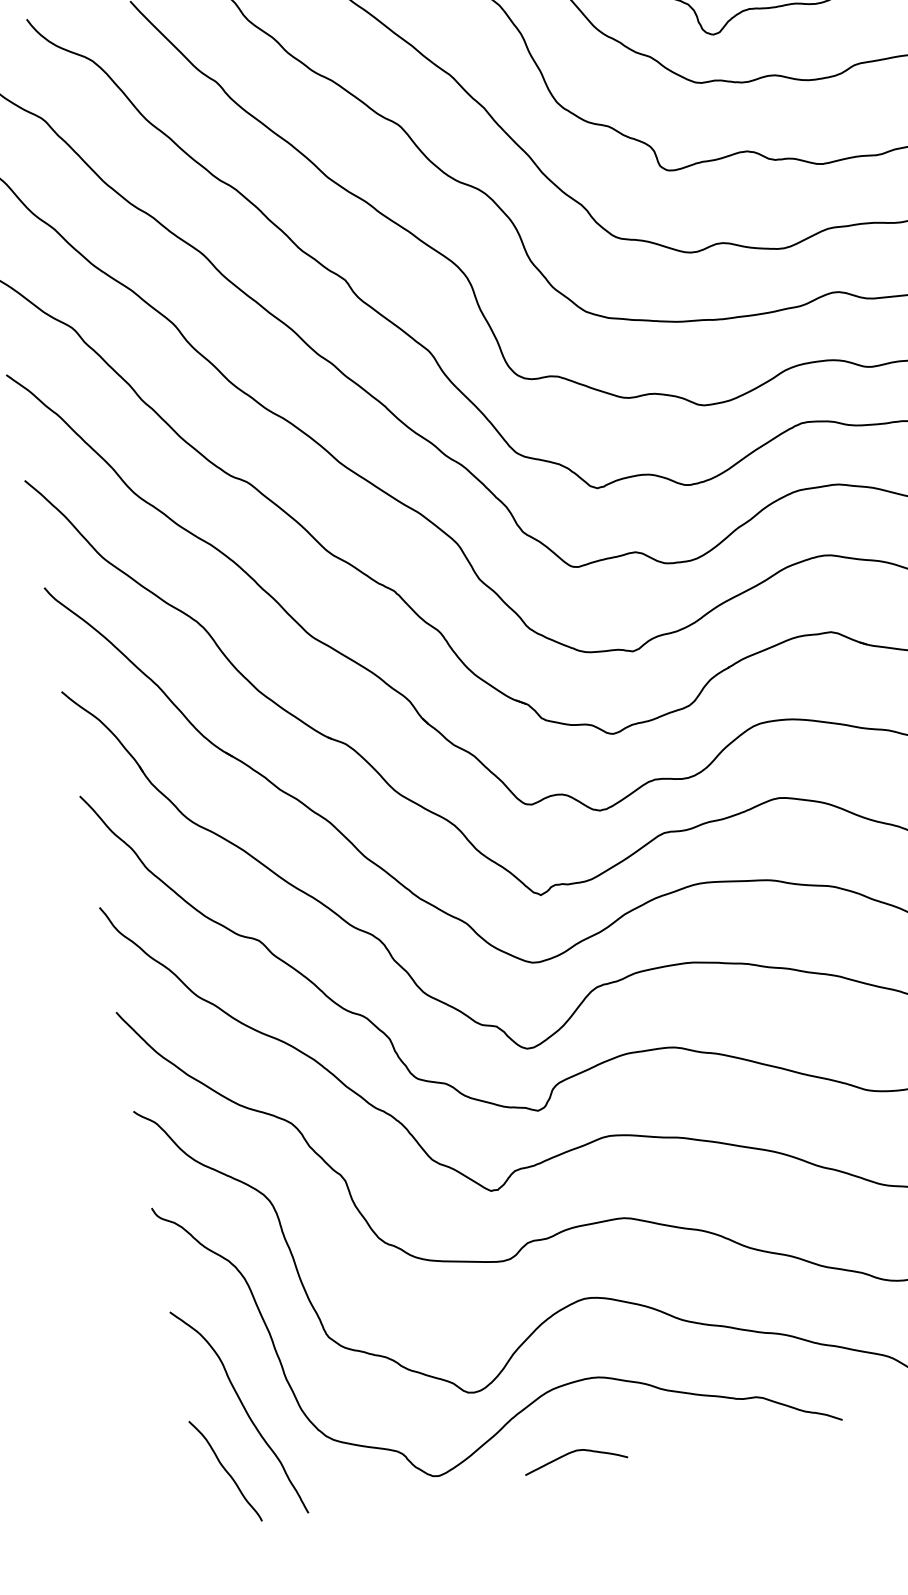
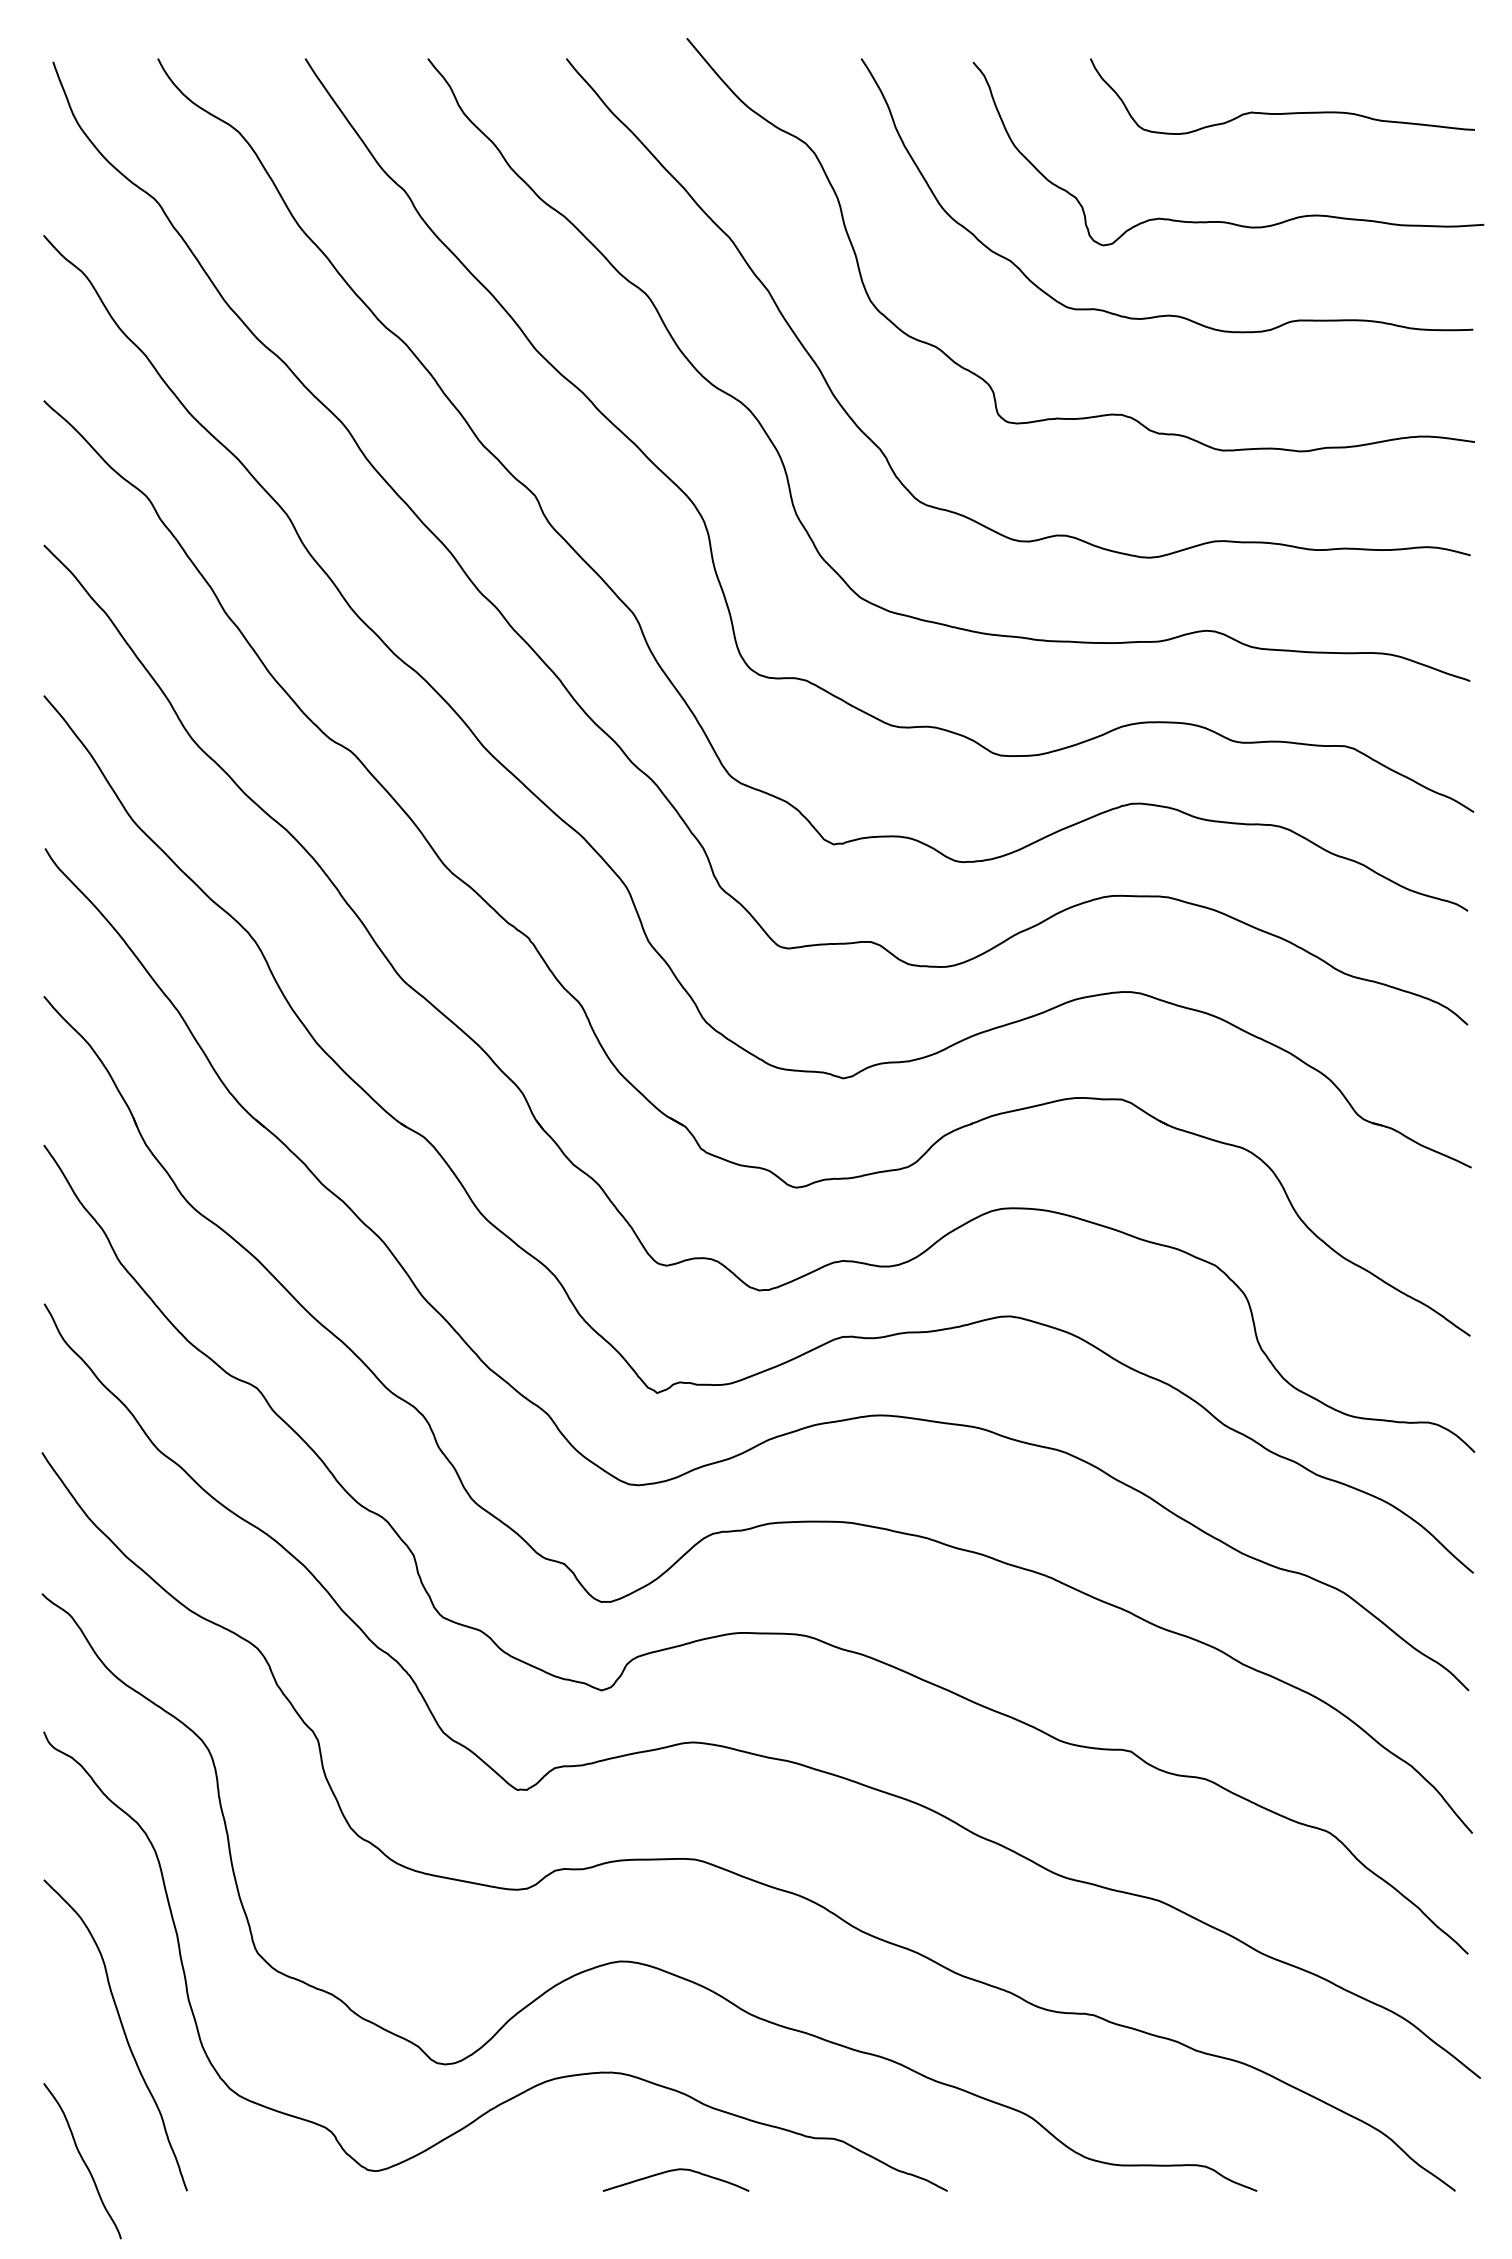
curve: (572, 1452) -> (673, 2171), moved
curve: (225, 1471) -> (82, 2161), moved

